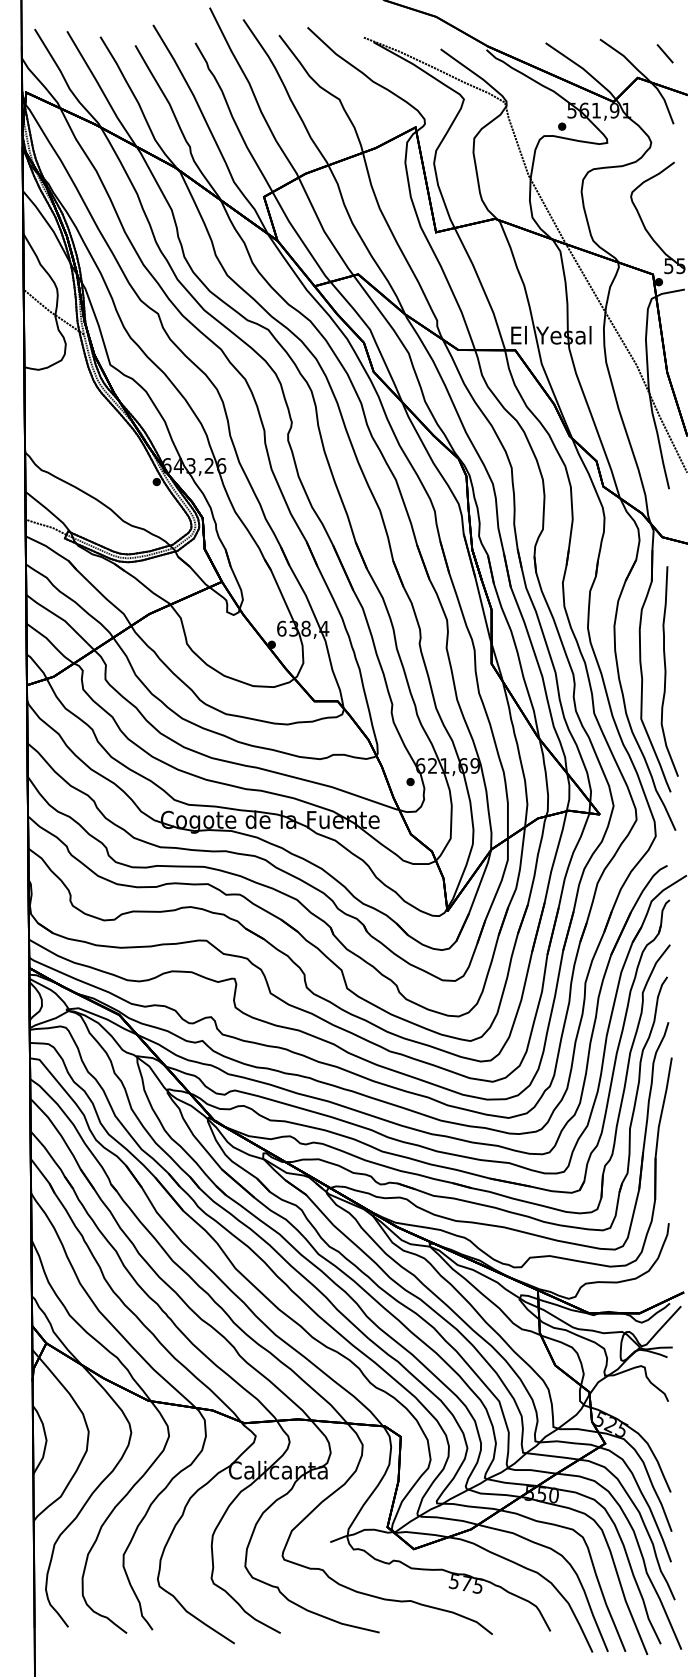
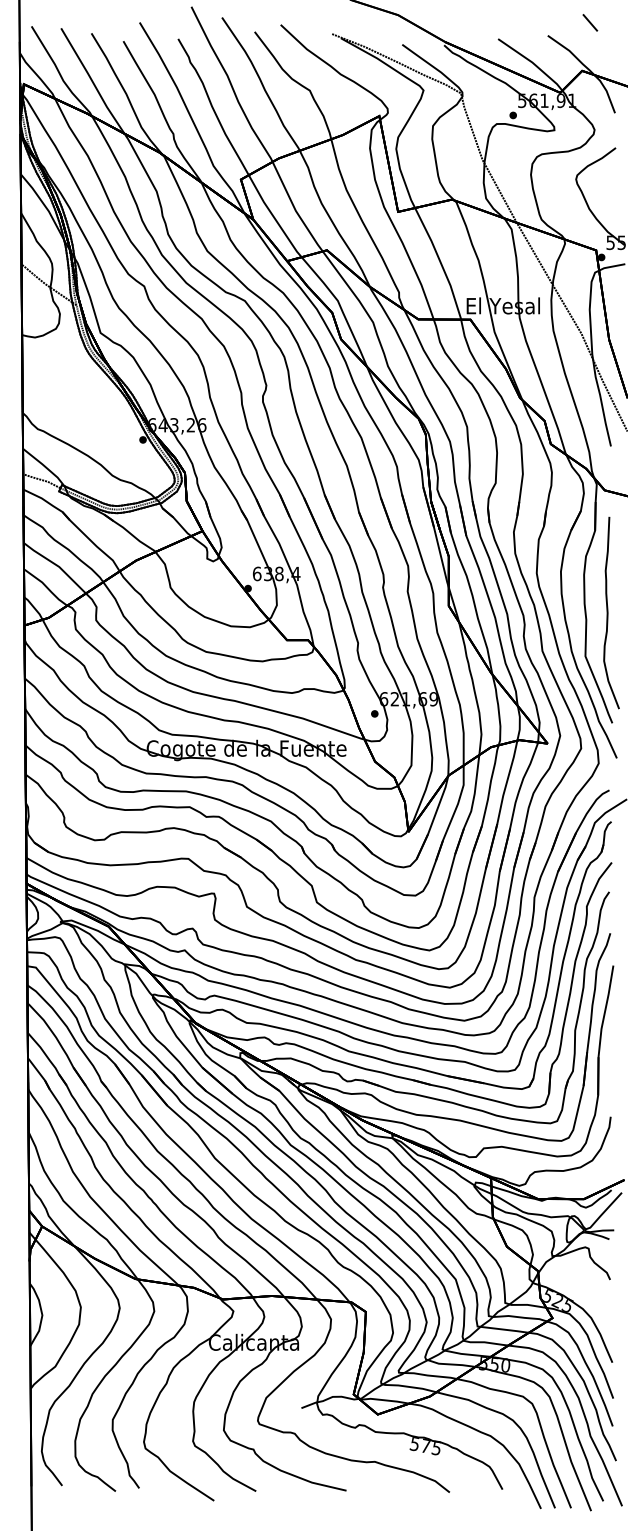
line: (665, 53) -> (590, 22), moved

